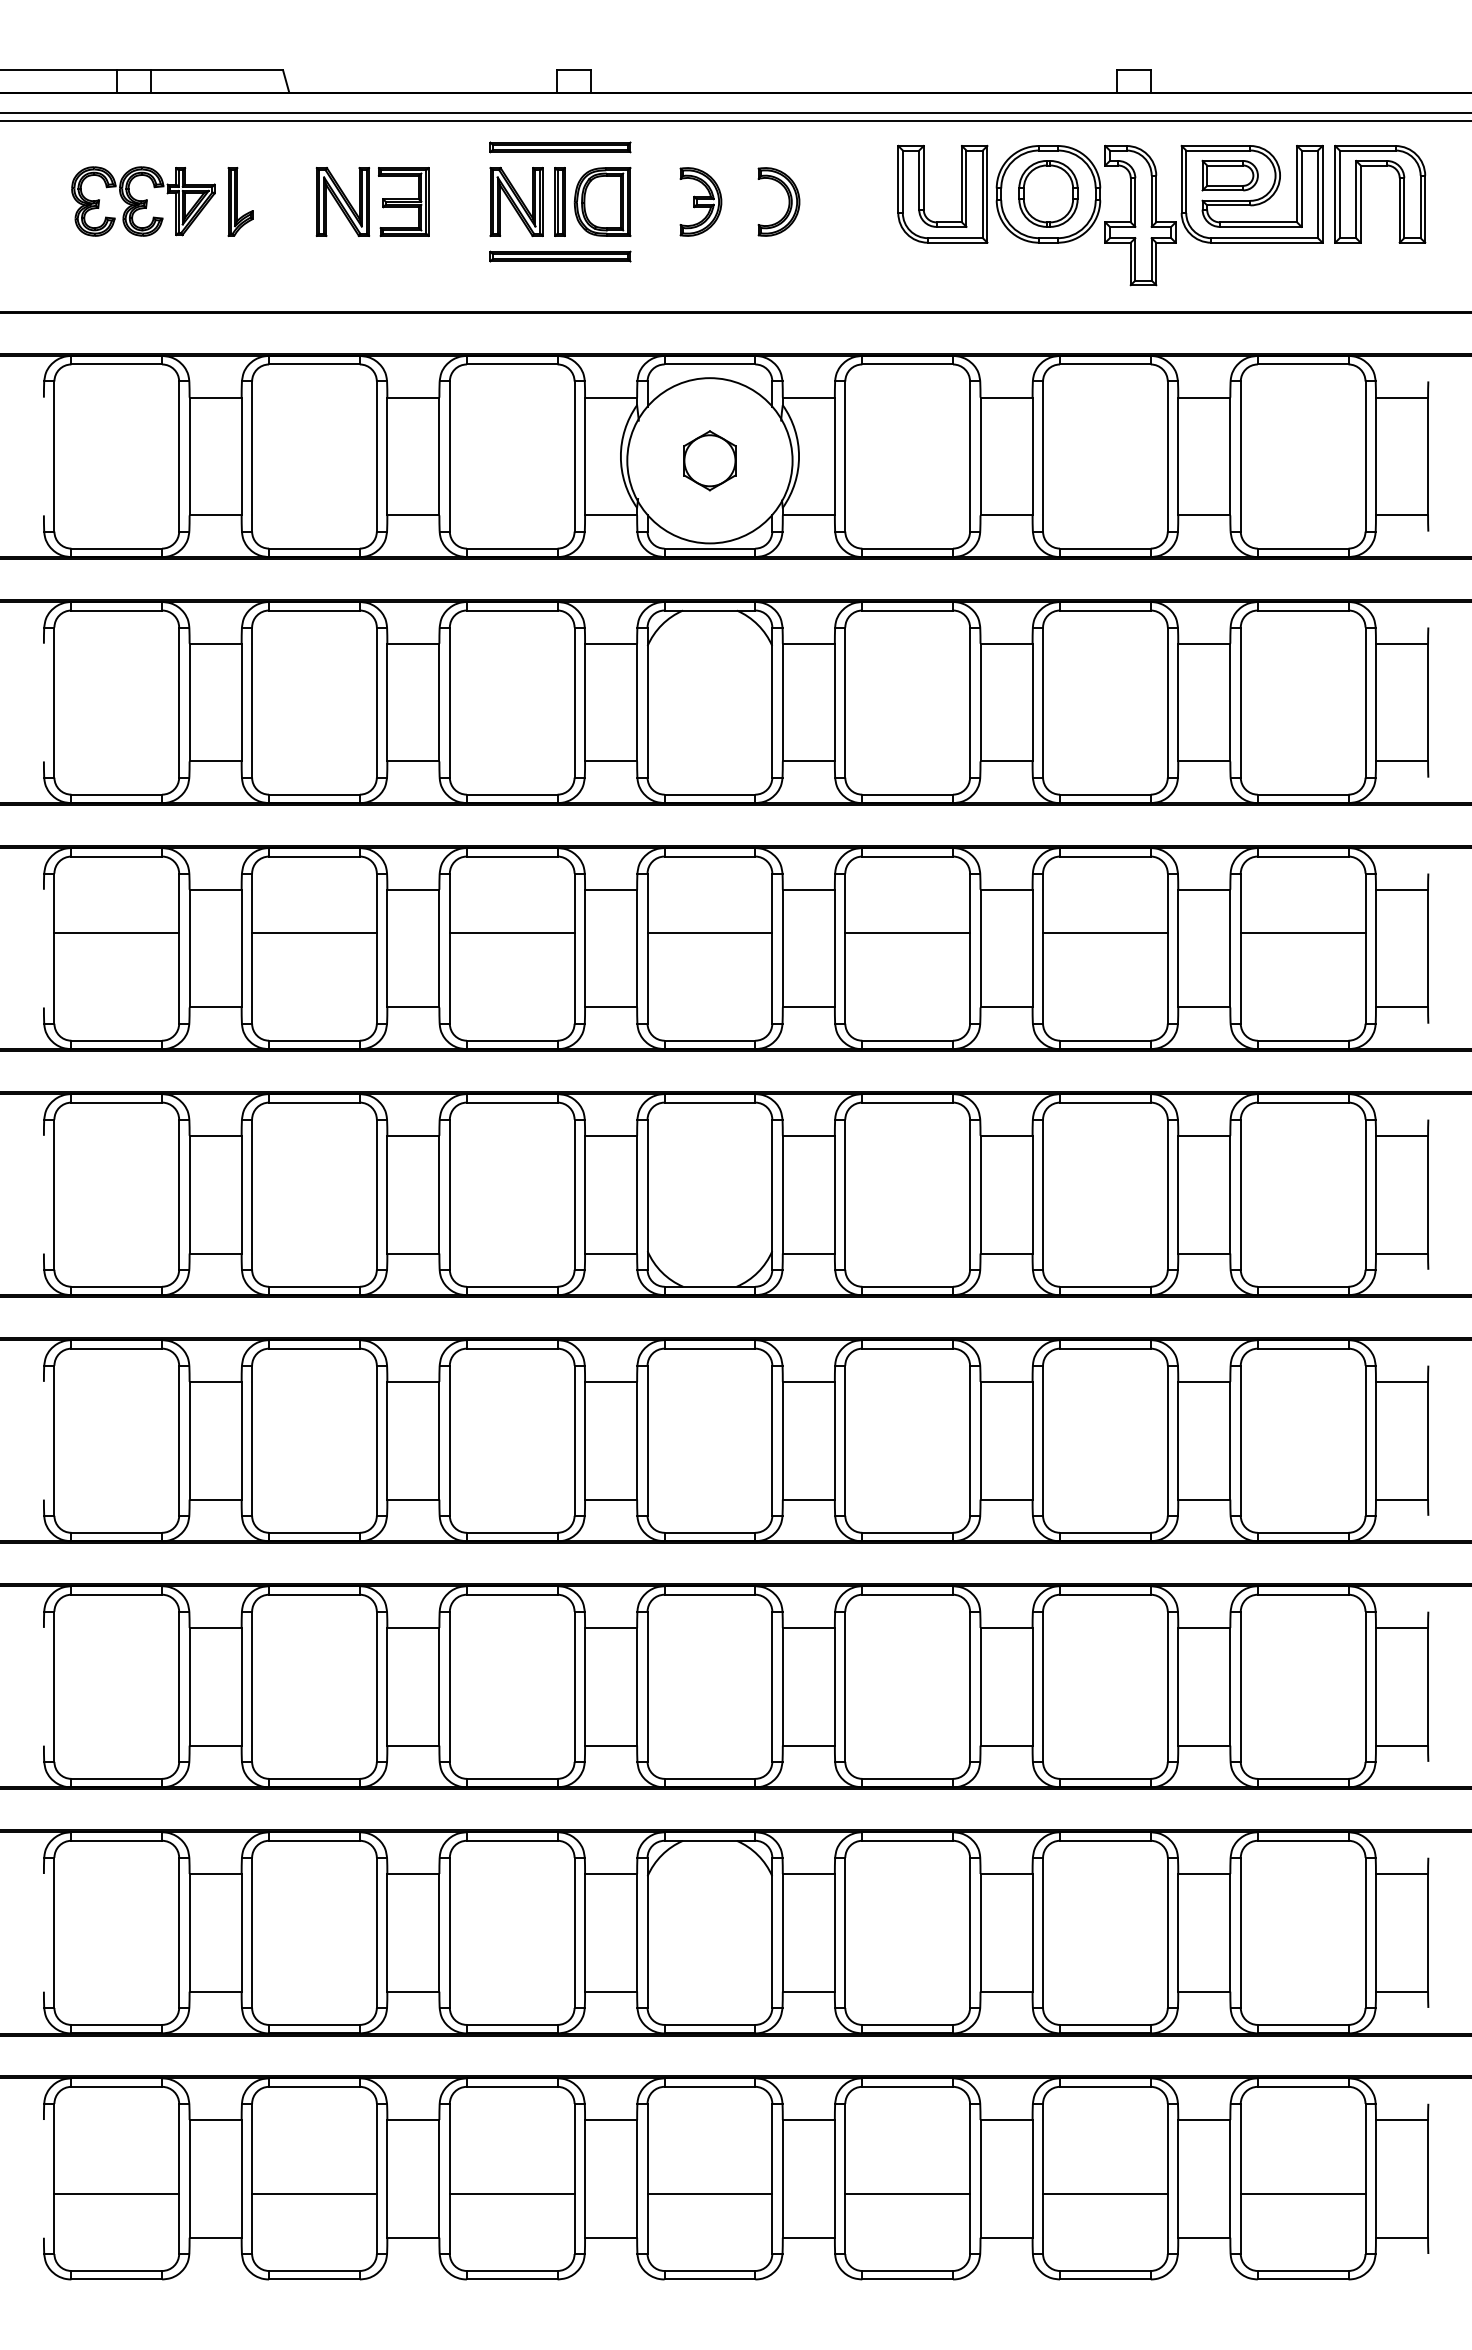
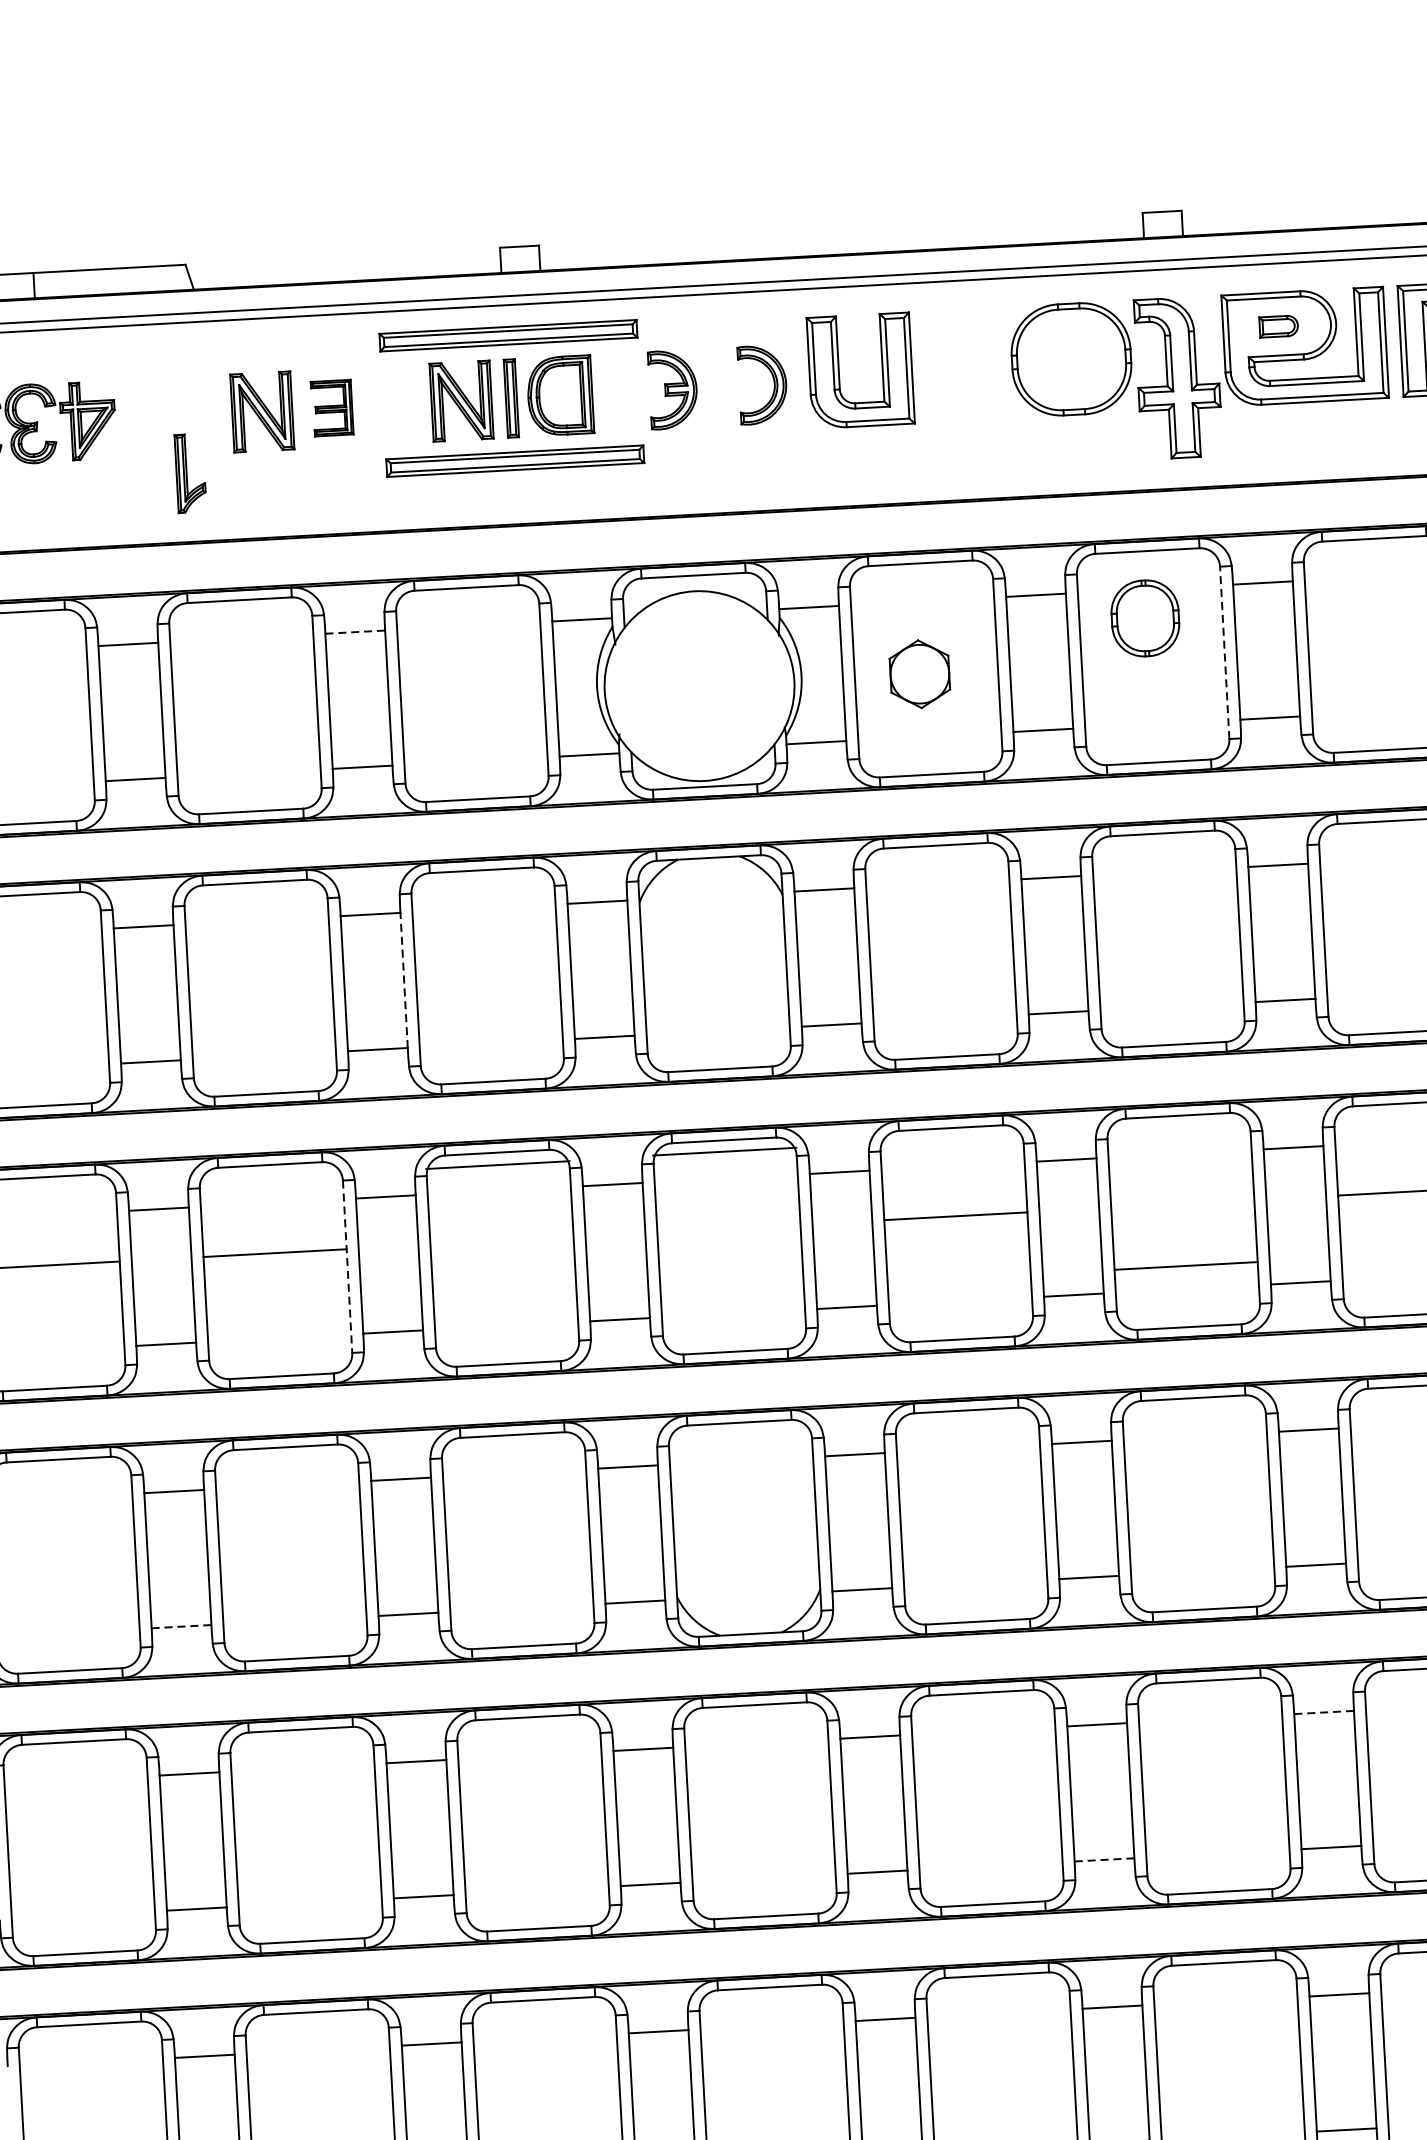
part: (560, 147) -> (508, 335), size x1.6
part: (1229, 175) -> (1278, 326), size x0.6
part: (924, 193) -> (839, 370), moved
part: (1048, 193) -> (1145, 617), moved
part: (240, 201) -> (190, 472), moved
part: (403, 201) -> (331, 407), size x0.7
part: (560, 256) -> (515, 461), size x1.6
line: (413, 397) -> (355, 631), solid -> dashed
line: (1167, 456) -> (1224, 652), solid -> dashed
part: (709, 460) -> (919, 673), moved
line: (439, 702) -> (404, 980), solid -> dashed
line: (511, 933) -> (497, 1165), moved
line: (709, 933) -> (724, 1151), moved
line: (1105, 933) -> (1186, 1266), moved
line: (376, 949) -> (347, 1267), solid -> dashed
line: (216, 1253) -> (182, 1626), solid -> dashed
line: (1203, 1381) -> (1323, 1712), solid -> dashed
line: (1006, 1499) -> (1104, 1859), solid -> dashed

